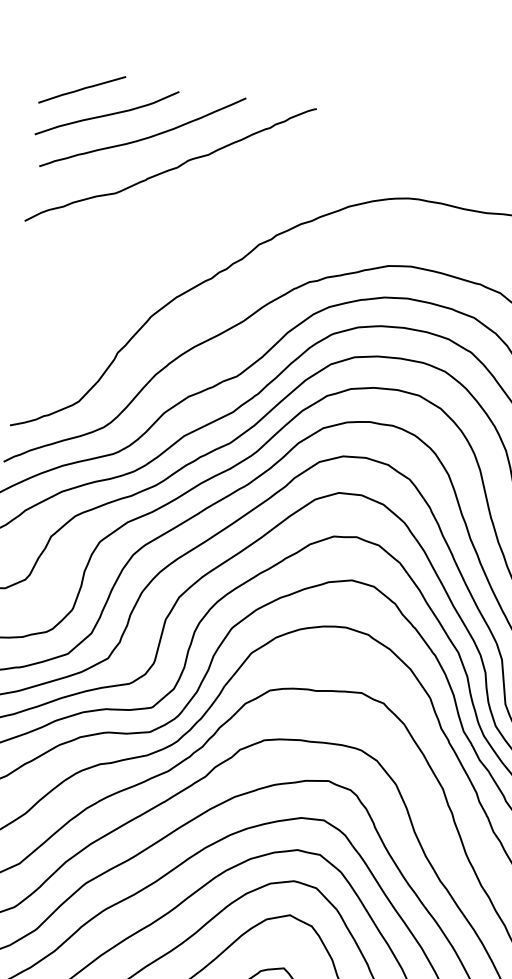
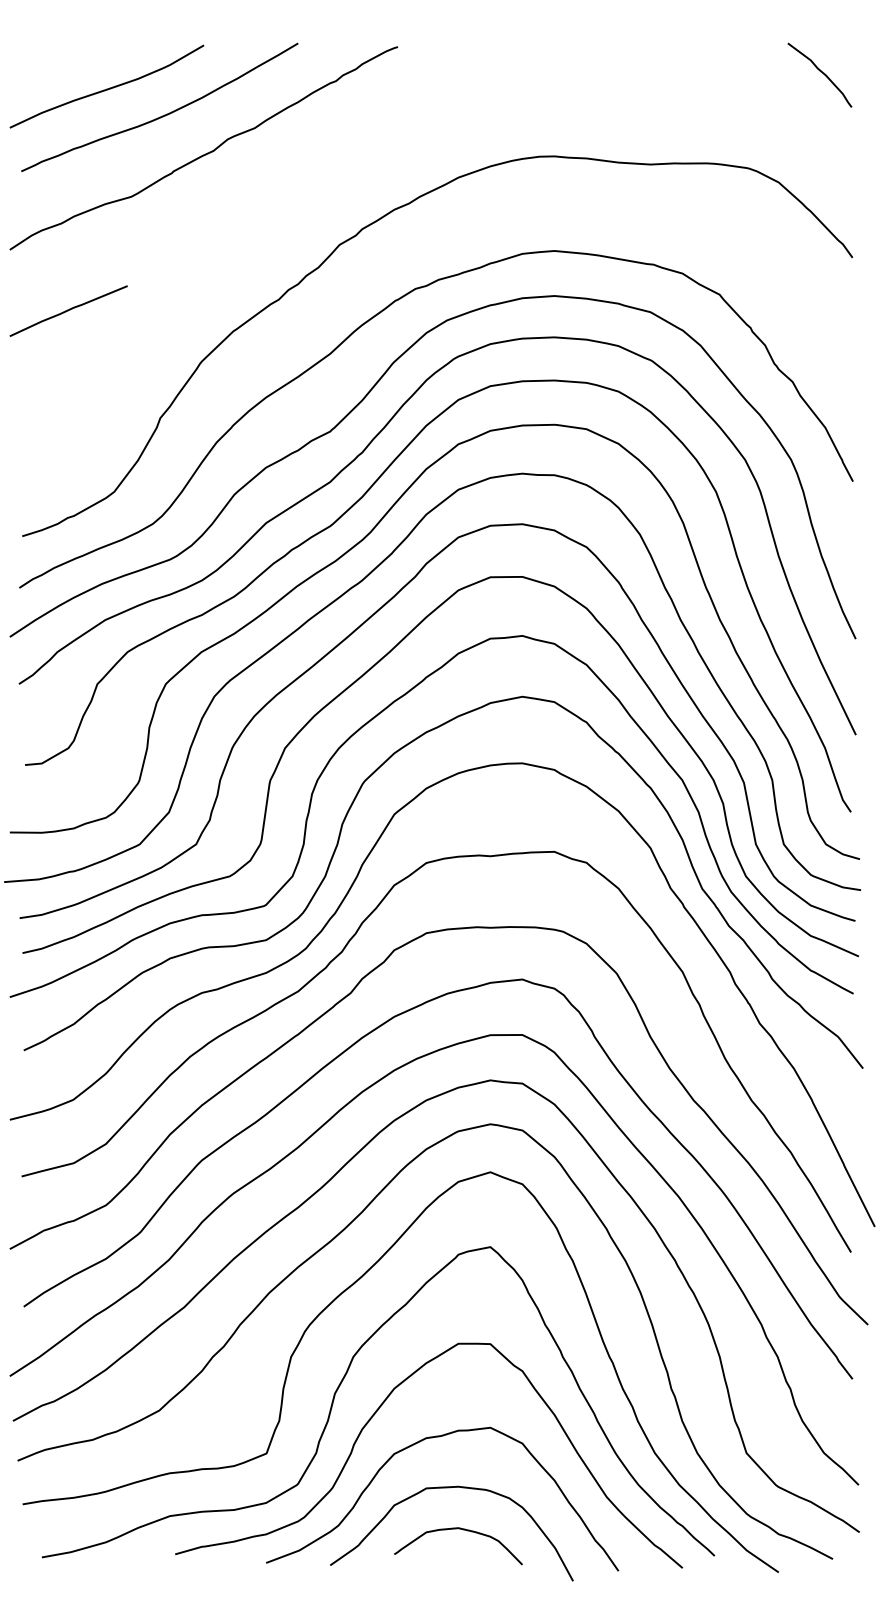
curve: (82, 89) -> (68, 310), moved

